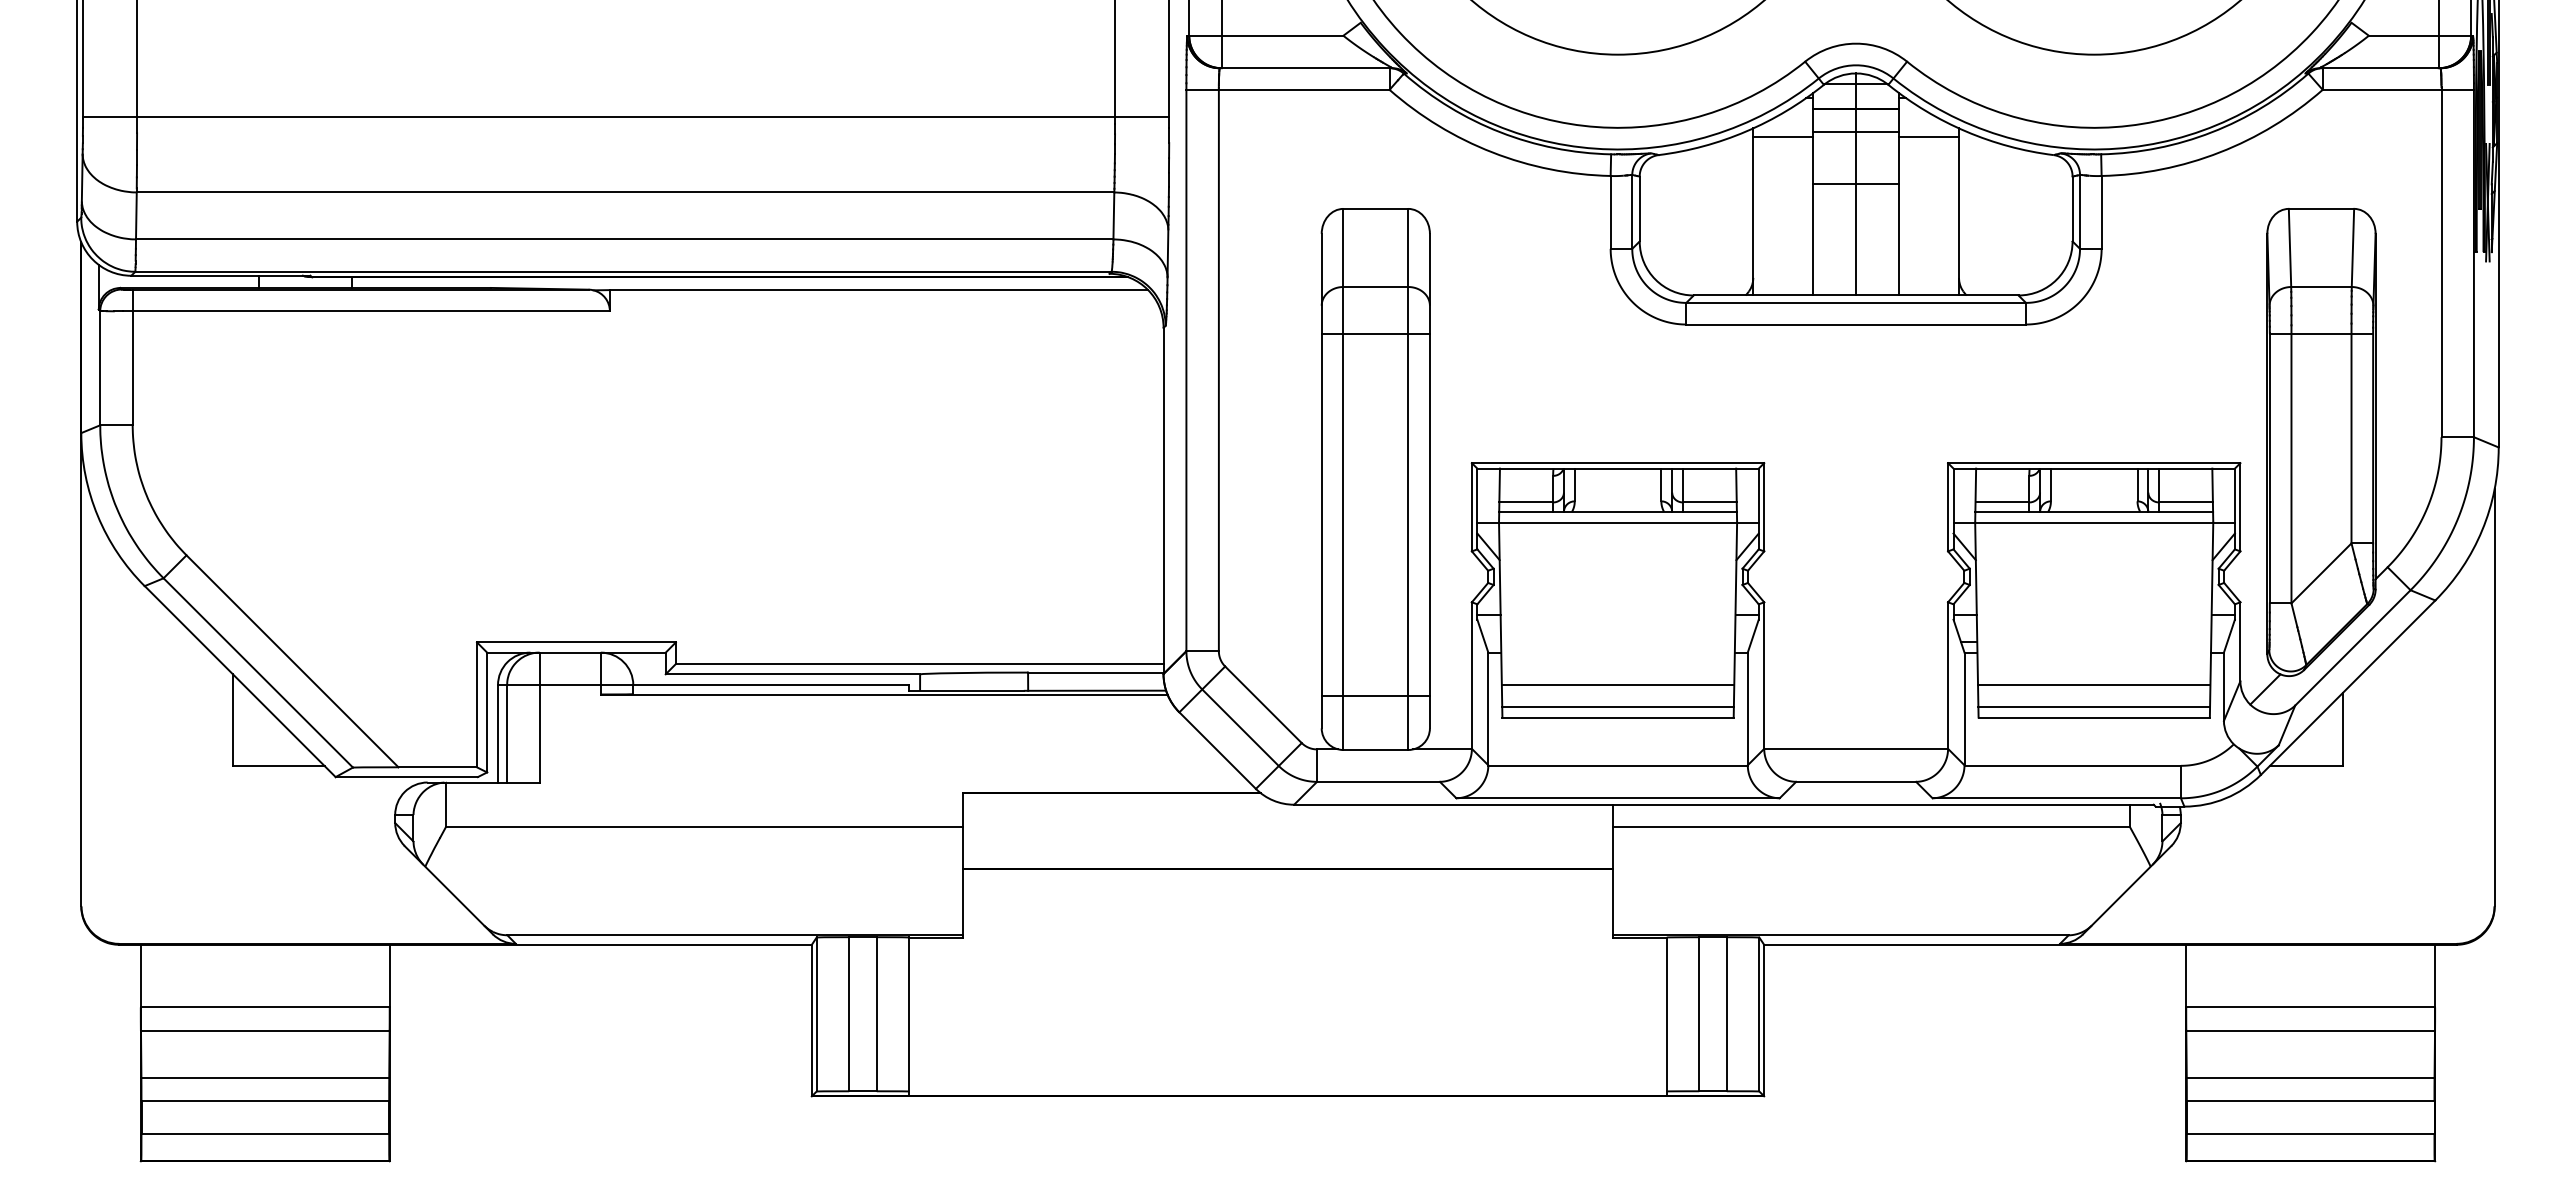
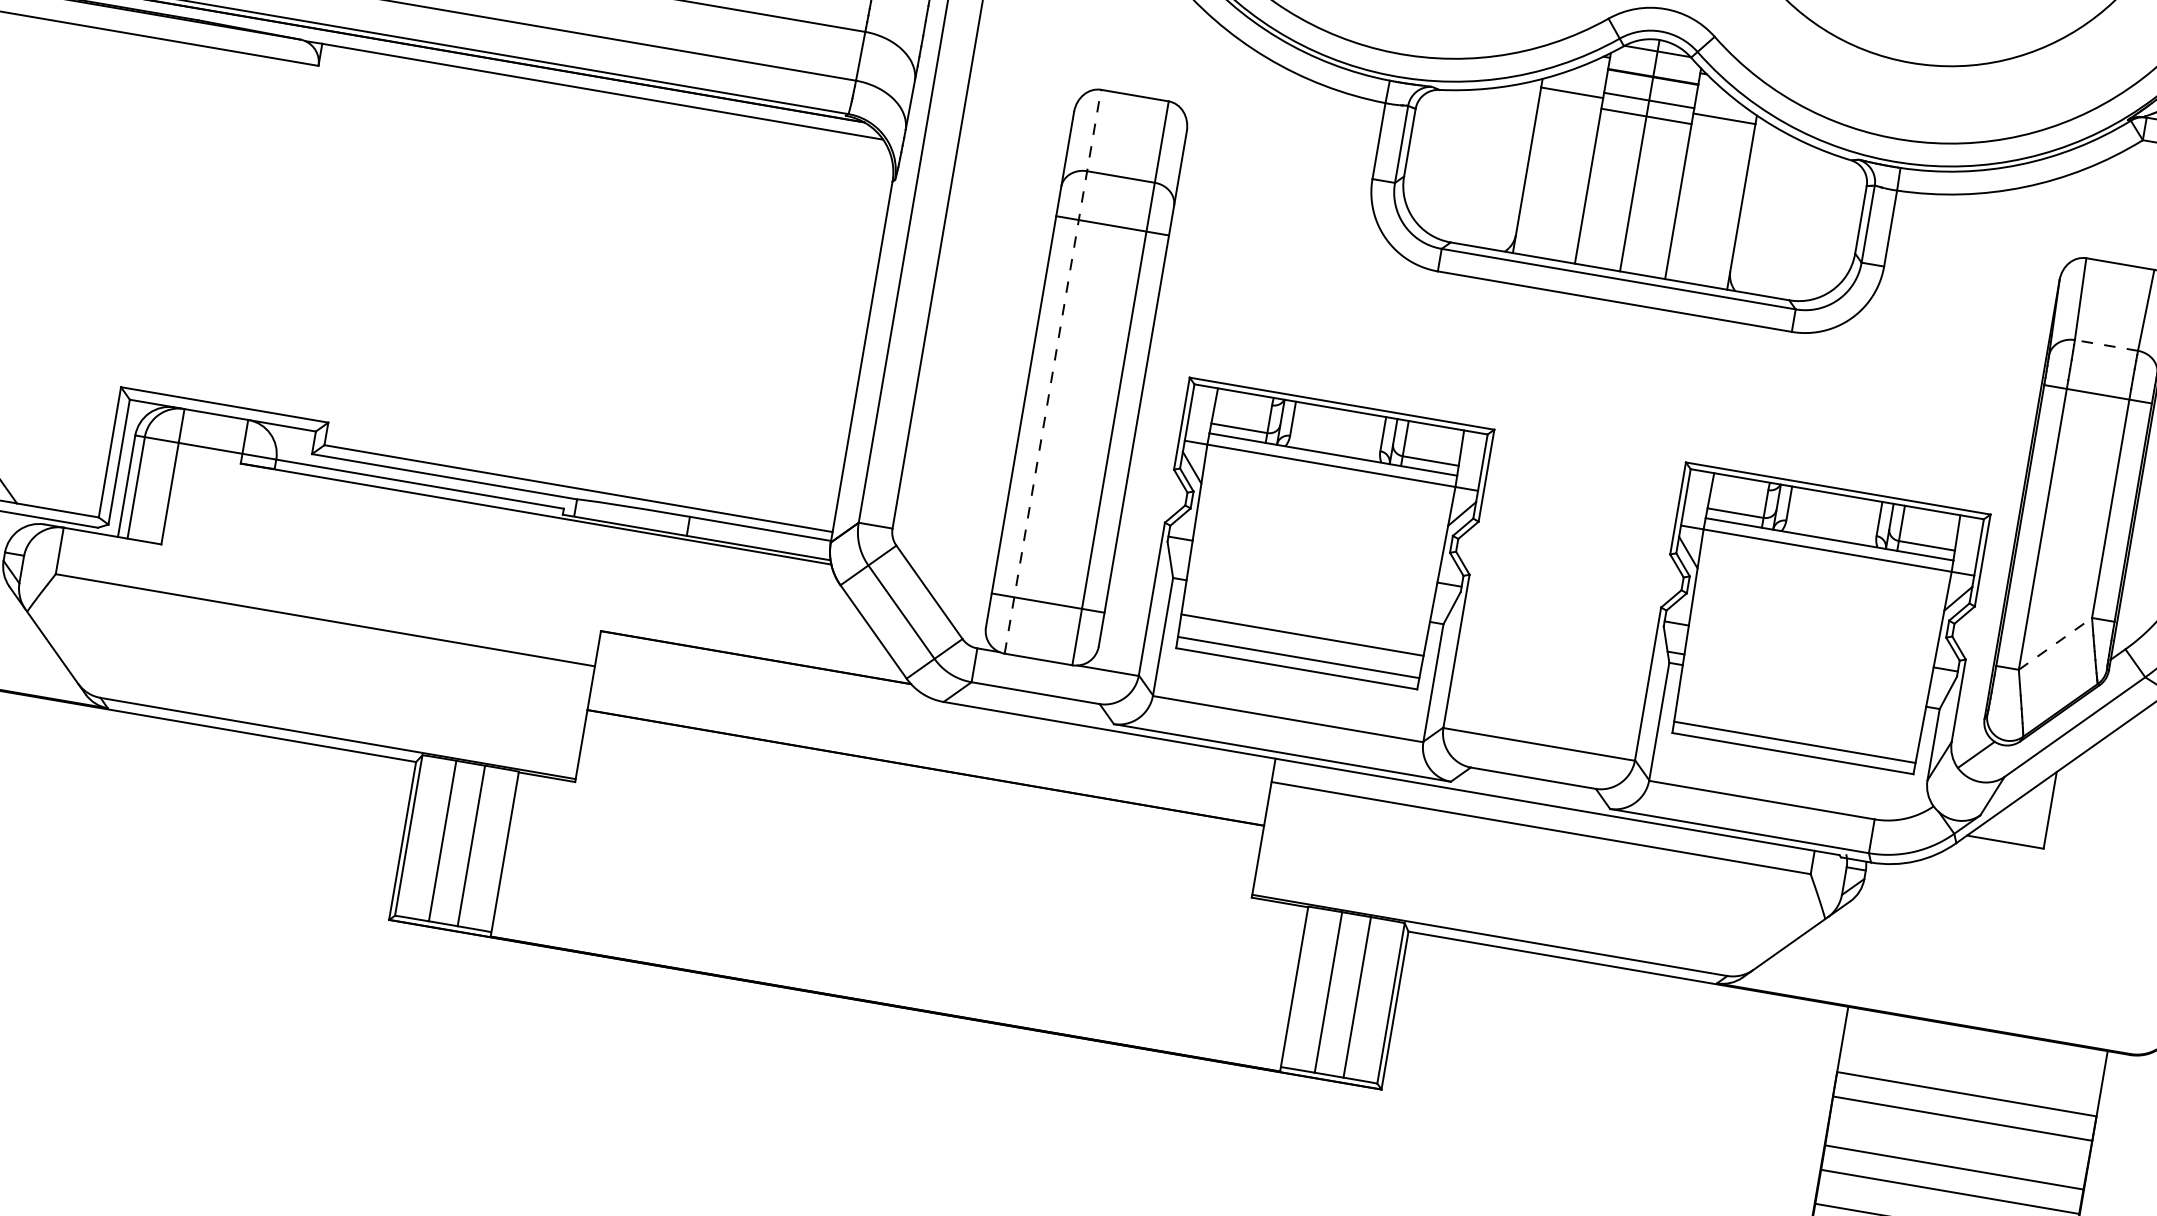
line: (1855, 183) -> (1645, 116), moved
line: (2320, 287) -> (2105, 345), solid -> dashed
line: (1343, 479) -> (1053, 371), solid -> dashed
line: (2321, 573) -> (2055, 644), solid -> dashed
line: (2094, 685) -> (1798, 720), removed

